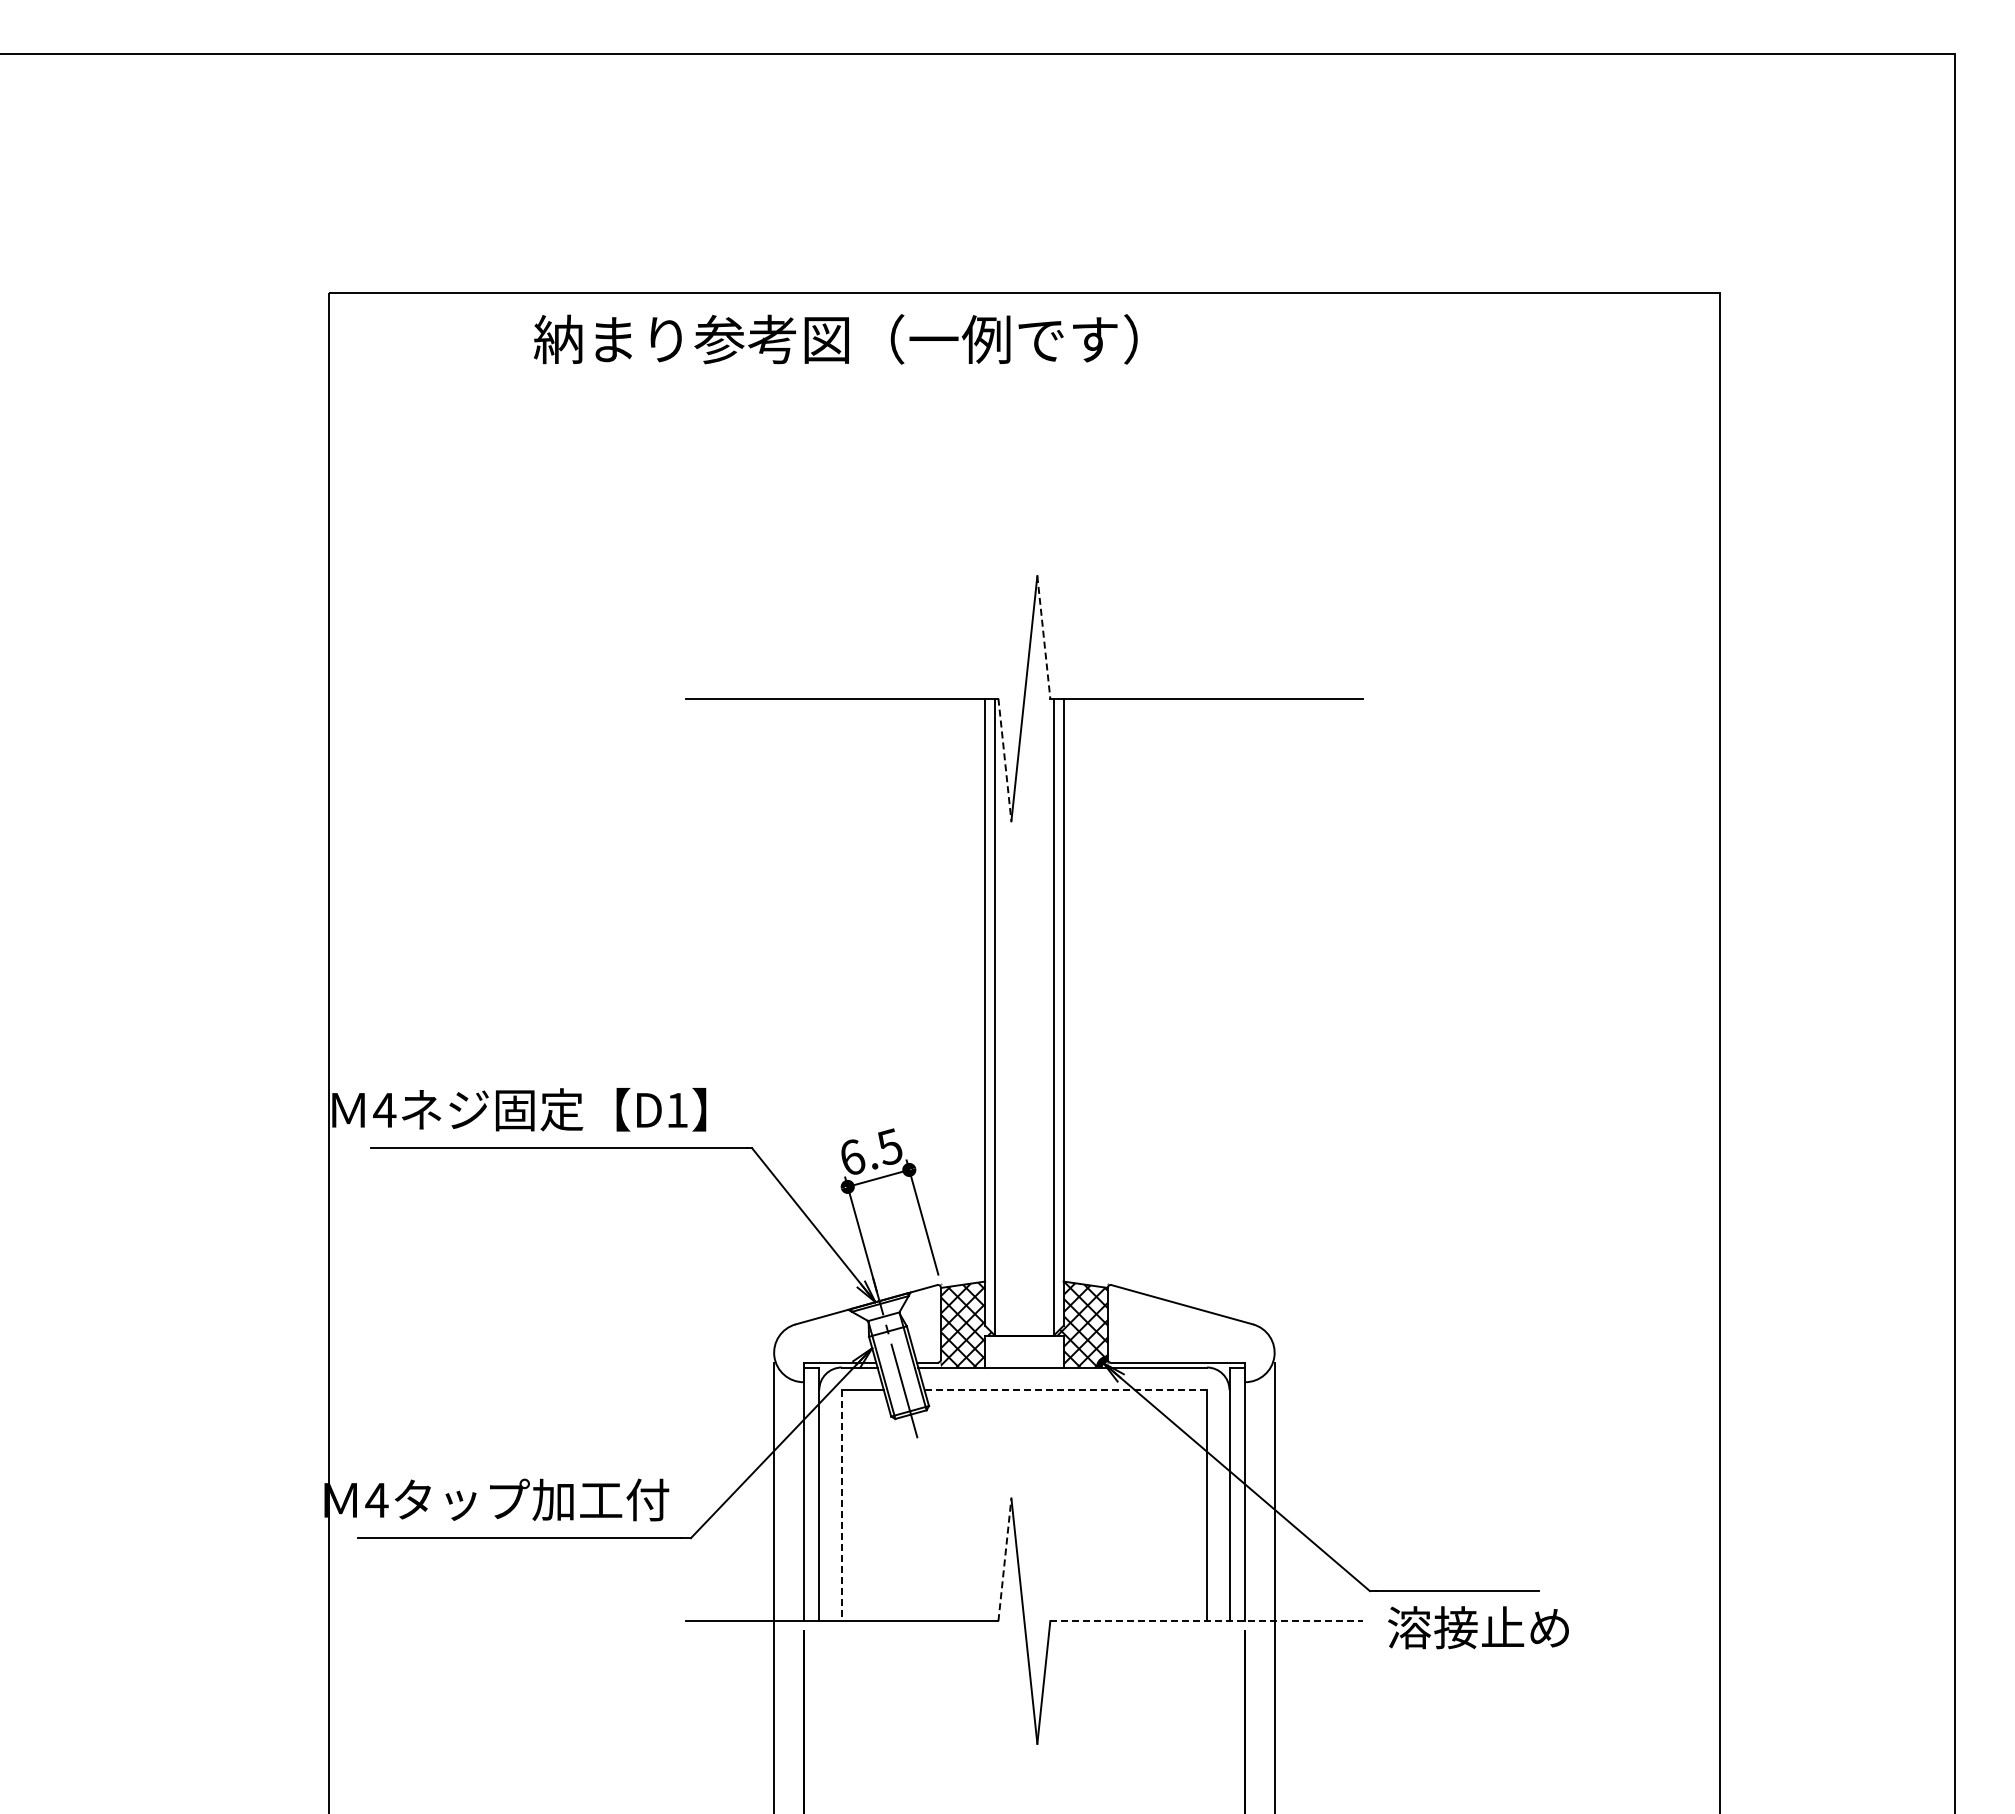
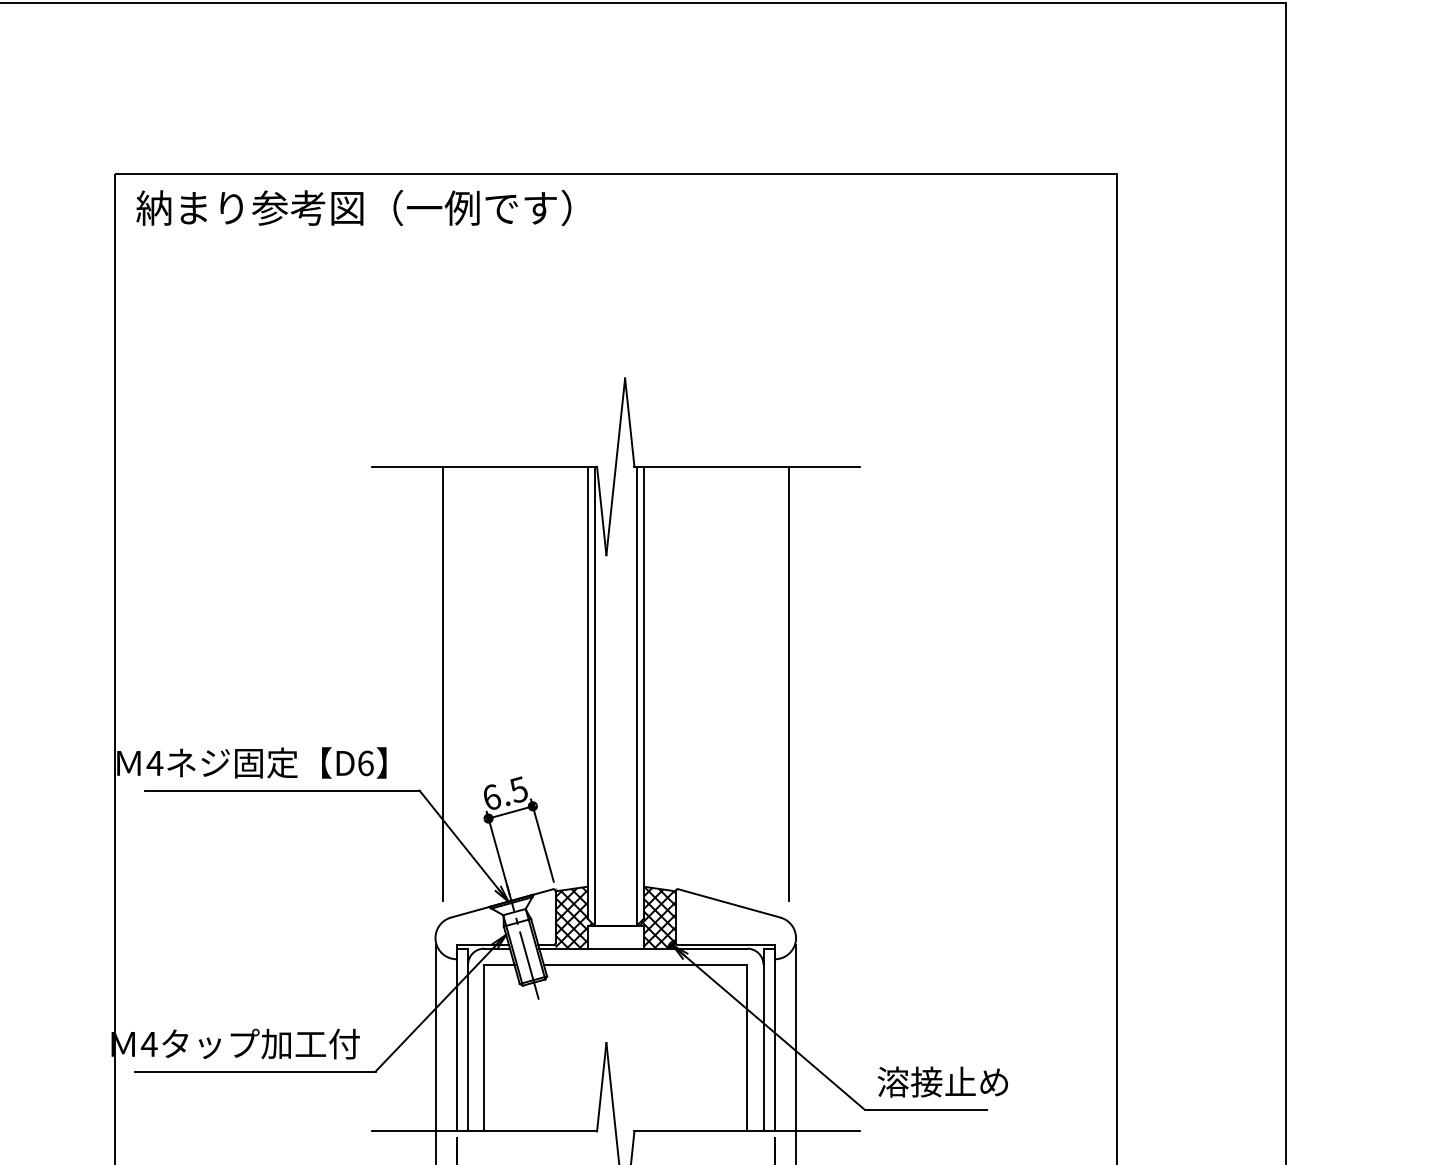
text: (835, 339) -> (353, 208), moved
line: (1043, 637) -> (629, 422), dashed -> solid
line: (1004, 760) -> (601, 511), dashed -> solid
line: (783, 999) -> (442, 683), added
line: (1264, 999) -> (788, 683), added
text: (677, 1110) -> (365, 763), D1 -> D6
line: (1066, 1390) -> (646, 965), dashed -> solid
line: (841, 1505) -> (484, 1048), dashed -> solid
line: (1004, 1559) -> (601, 1086), dashed -> solid
line: (1207, 1621) -> (747, 1131), dashed -> solid
text: (1478, 1627) -> (942, 1081), moved

